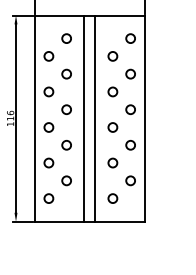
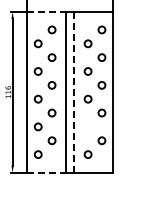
line: (60, 14) -> (47, 11), solid -> dashed
line: (95, 117) -> (74, 91), solid -> dashed
circle: (112, 162) -> (87, 126), removed
line: (60, 221) -> (47, 172), solid -> dashed

